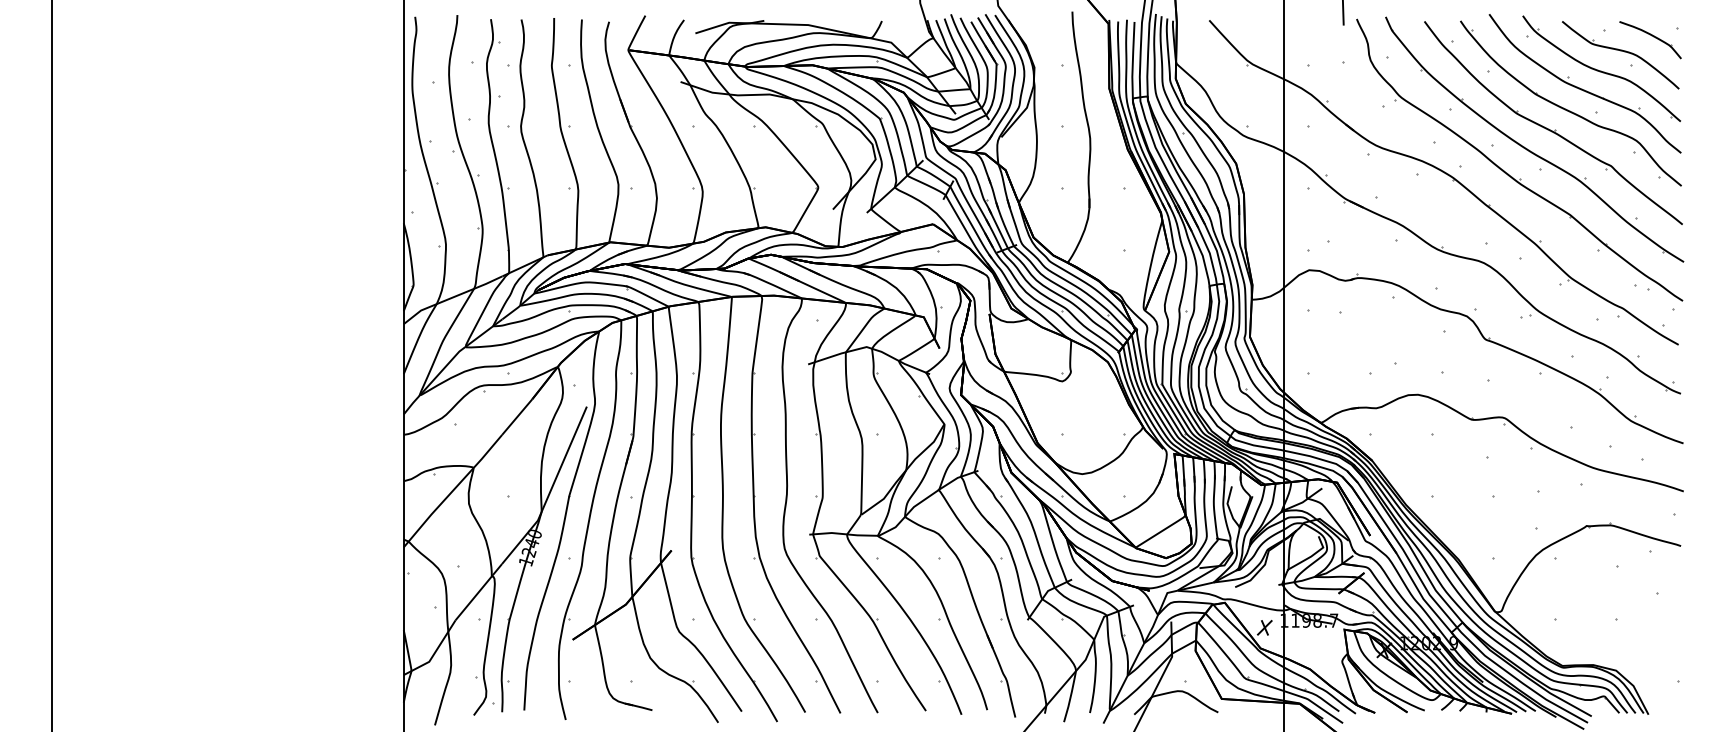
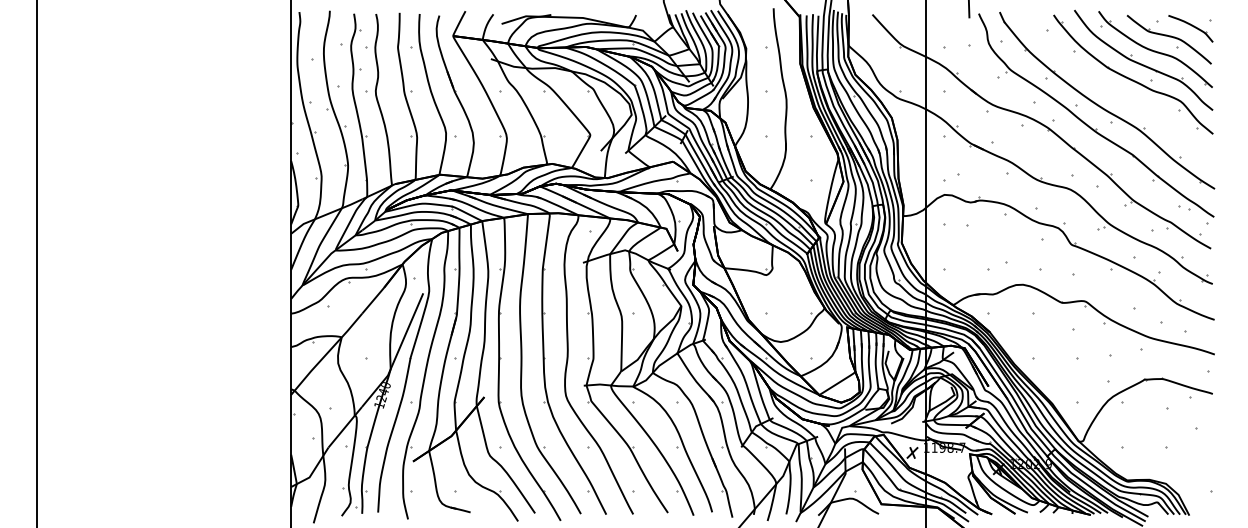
part: (1555, 129) -> (1122, 93), removed

